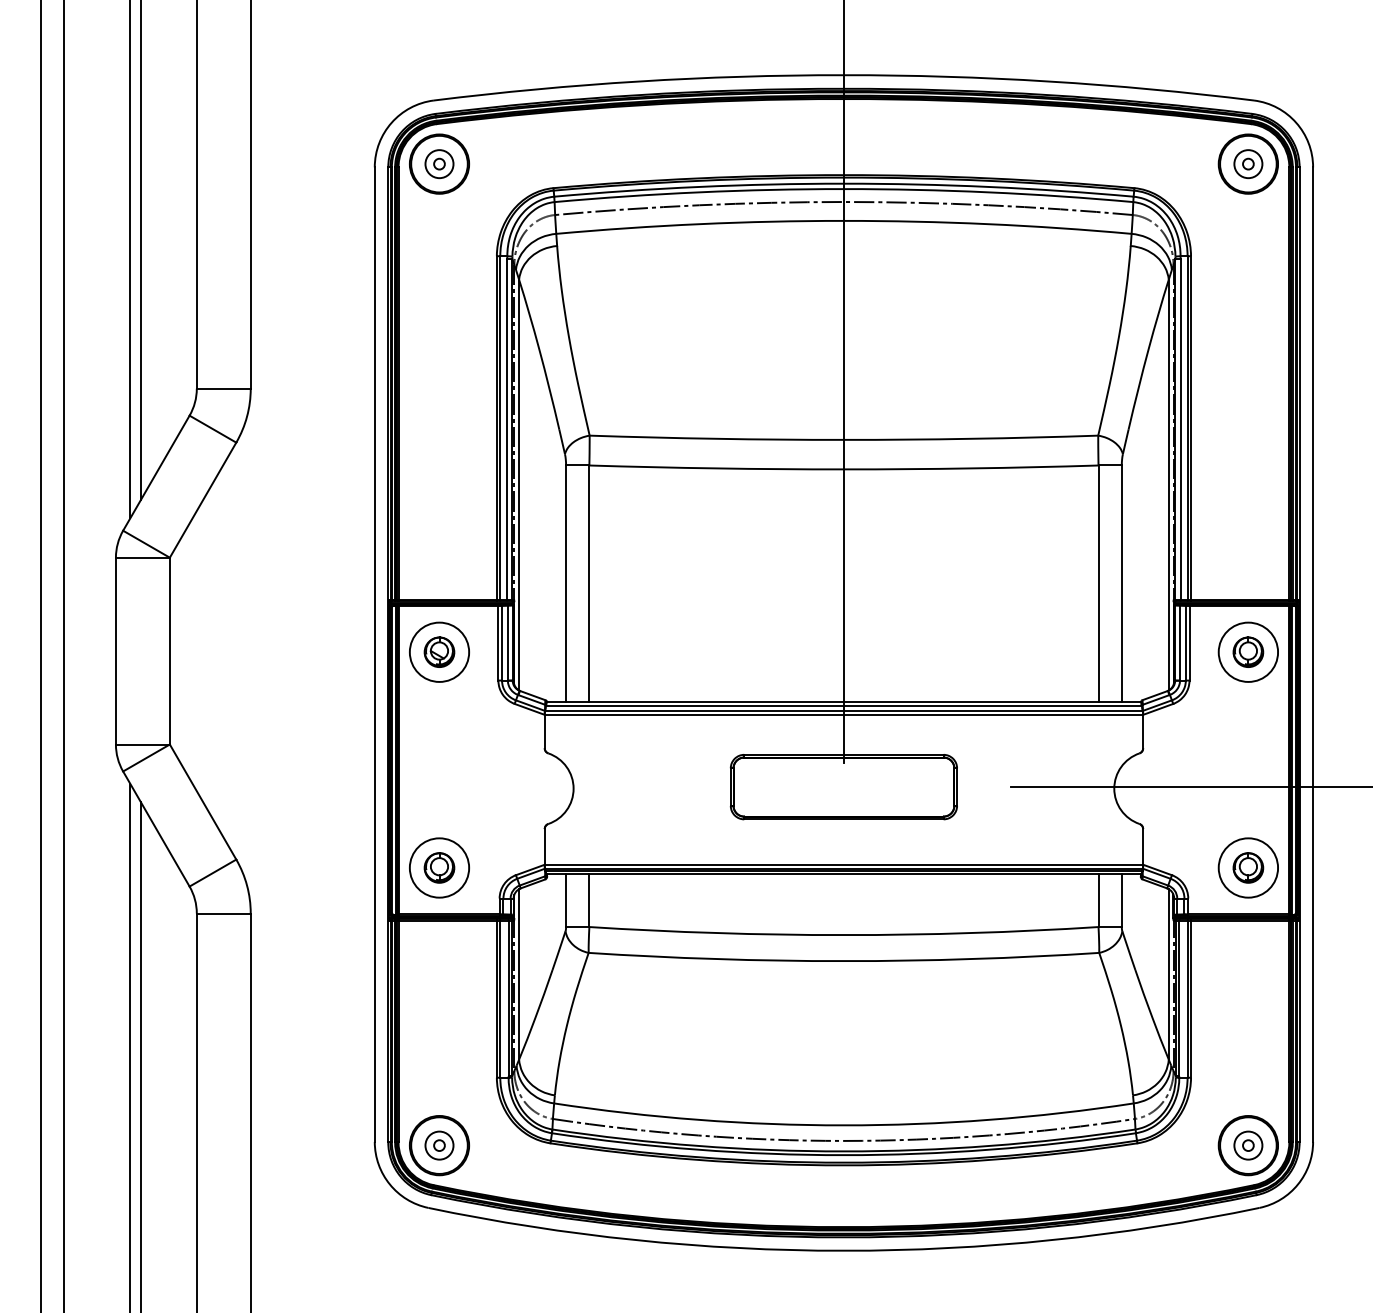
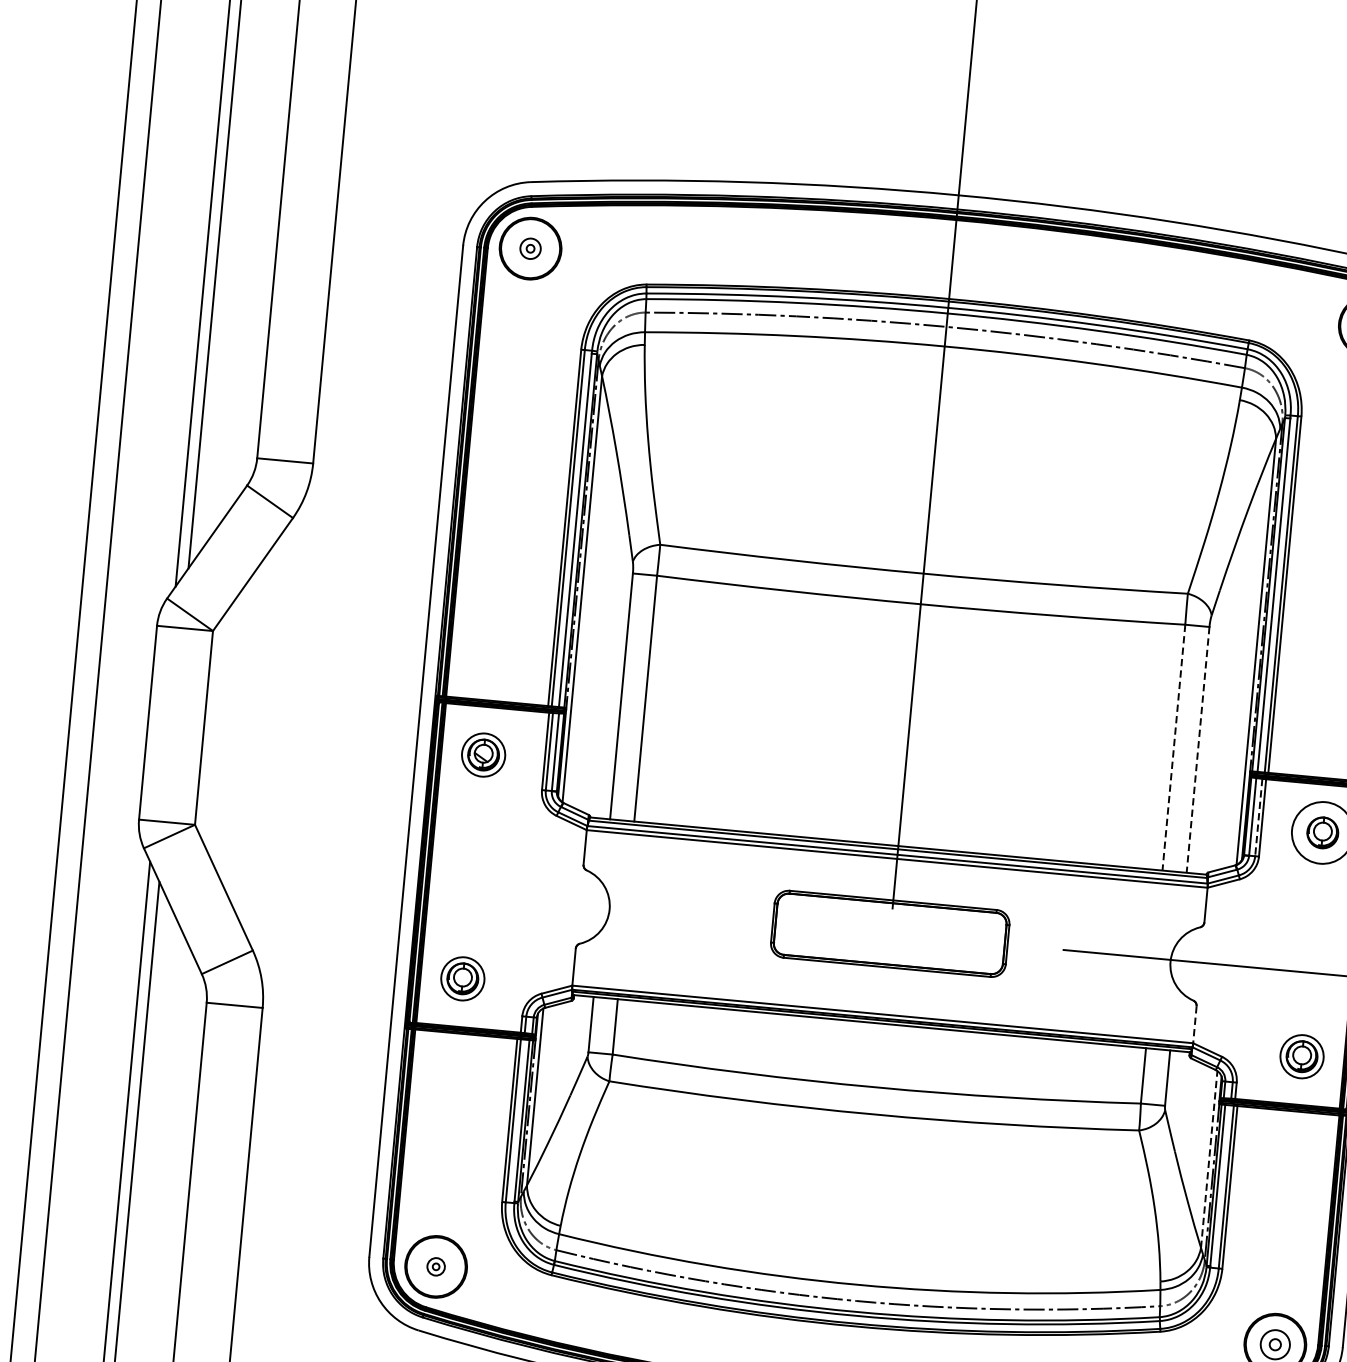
part: (439, 164) -> (530, 249), size x0.7
line: (1098, 584) -> (1173, 748), solid -> dashed
line: (1121, 584) -> (1197, 750), solid -> dashed
line: (1185, 643) -> (1258, 817), solid -> dashed
circle: (439, 651) -> (483, 754), size x0.7
line: (1143, 846) -> (1195, 1024), solid -> dashed
circle: (439, 867) -> (462, 978), size x0.7
circle: (1248, 867) -> (1302, 1056), size x0.7
line: (1168, 973) -> (1209, 1158), solid -> dashed
part: (439, 1145) -> (436, 1266), size x0.6

